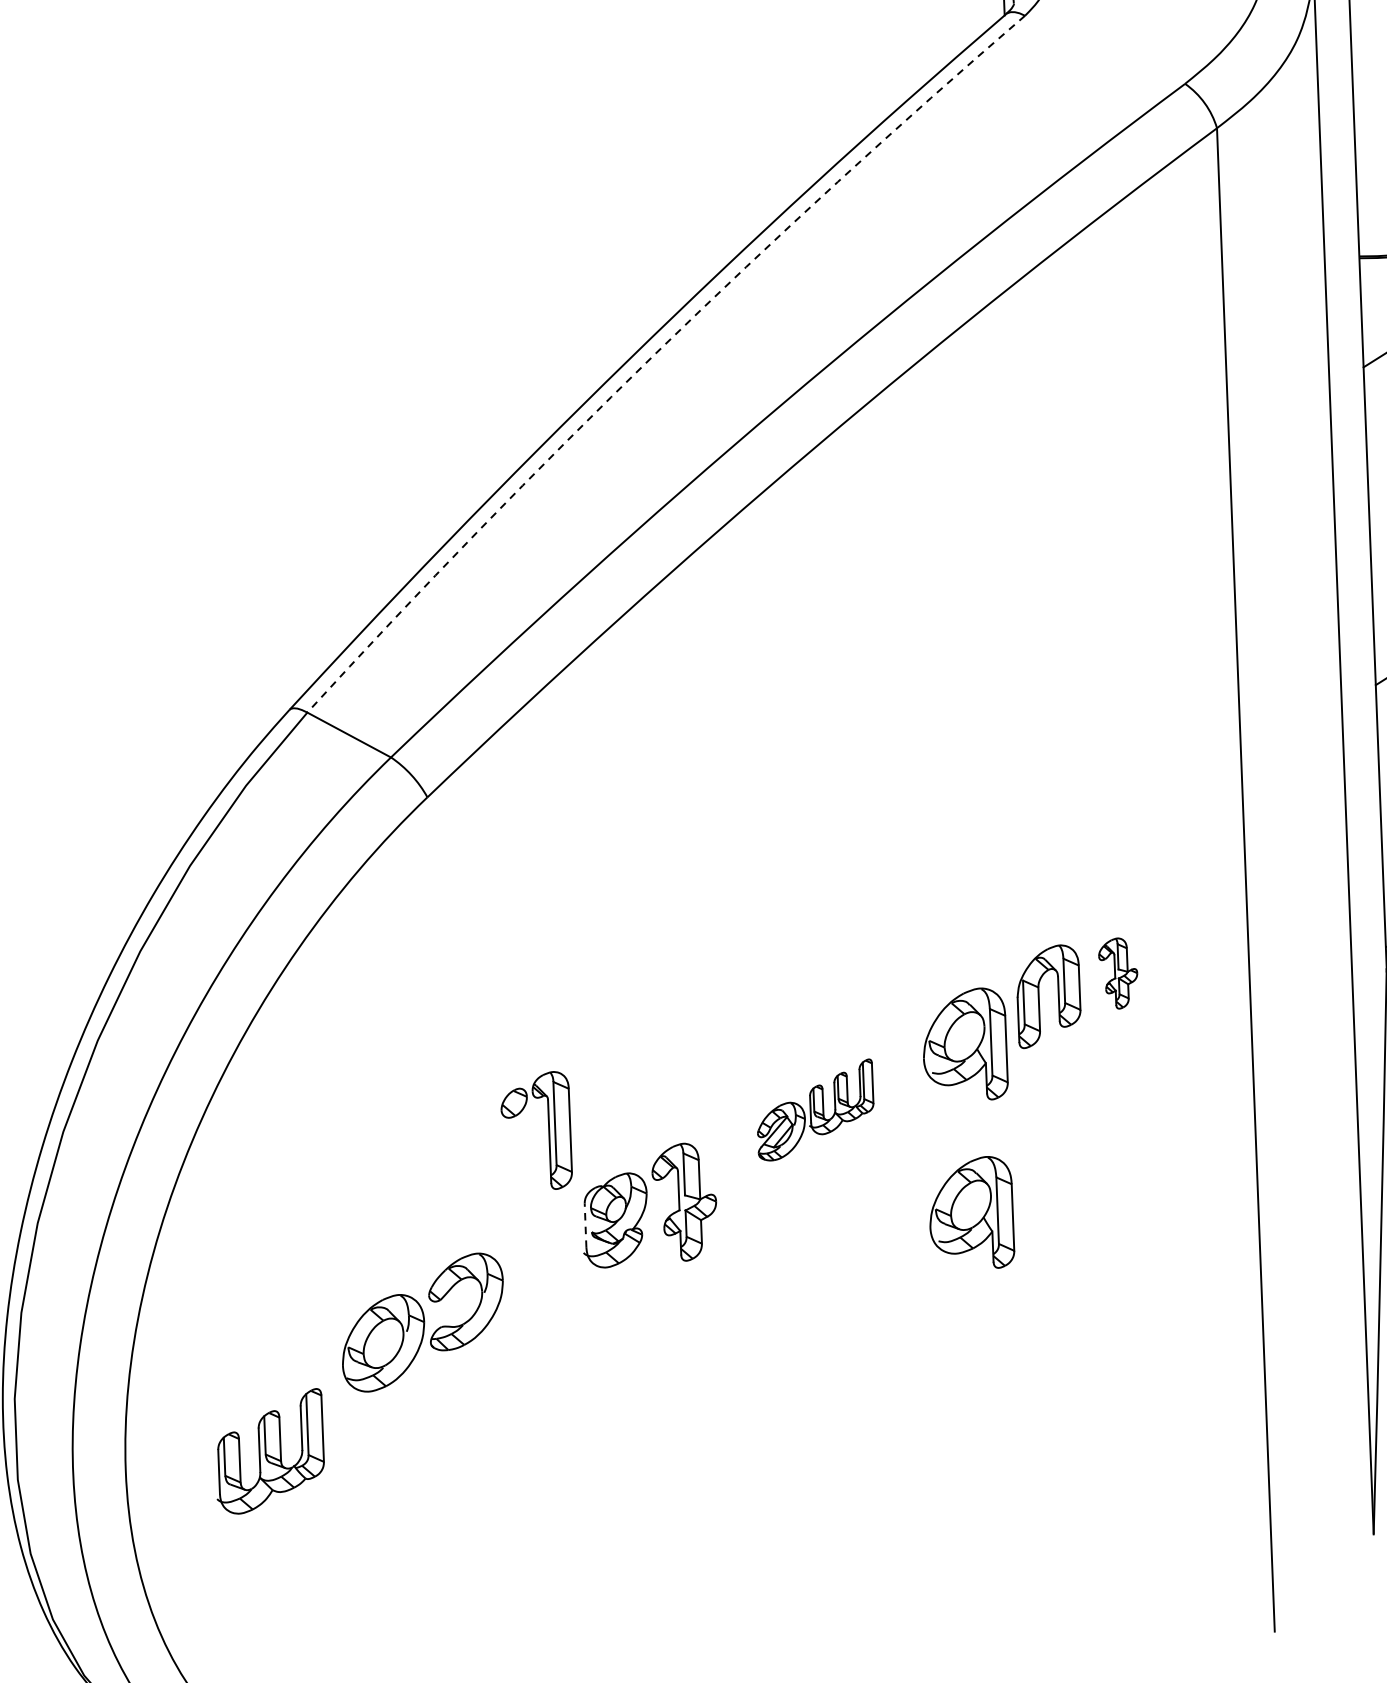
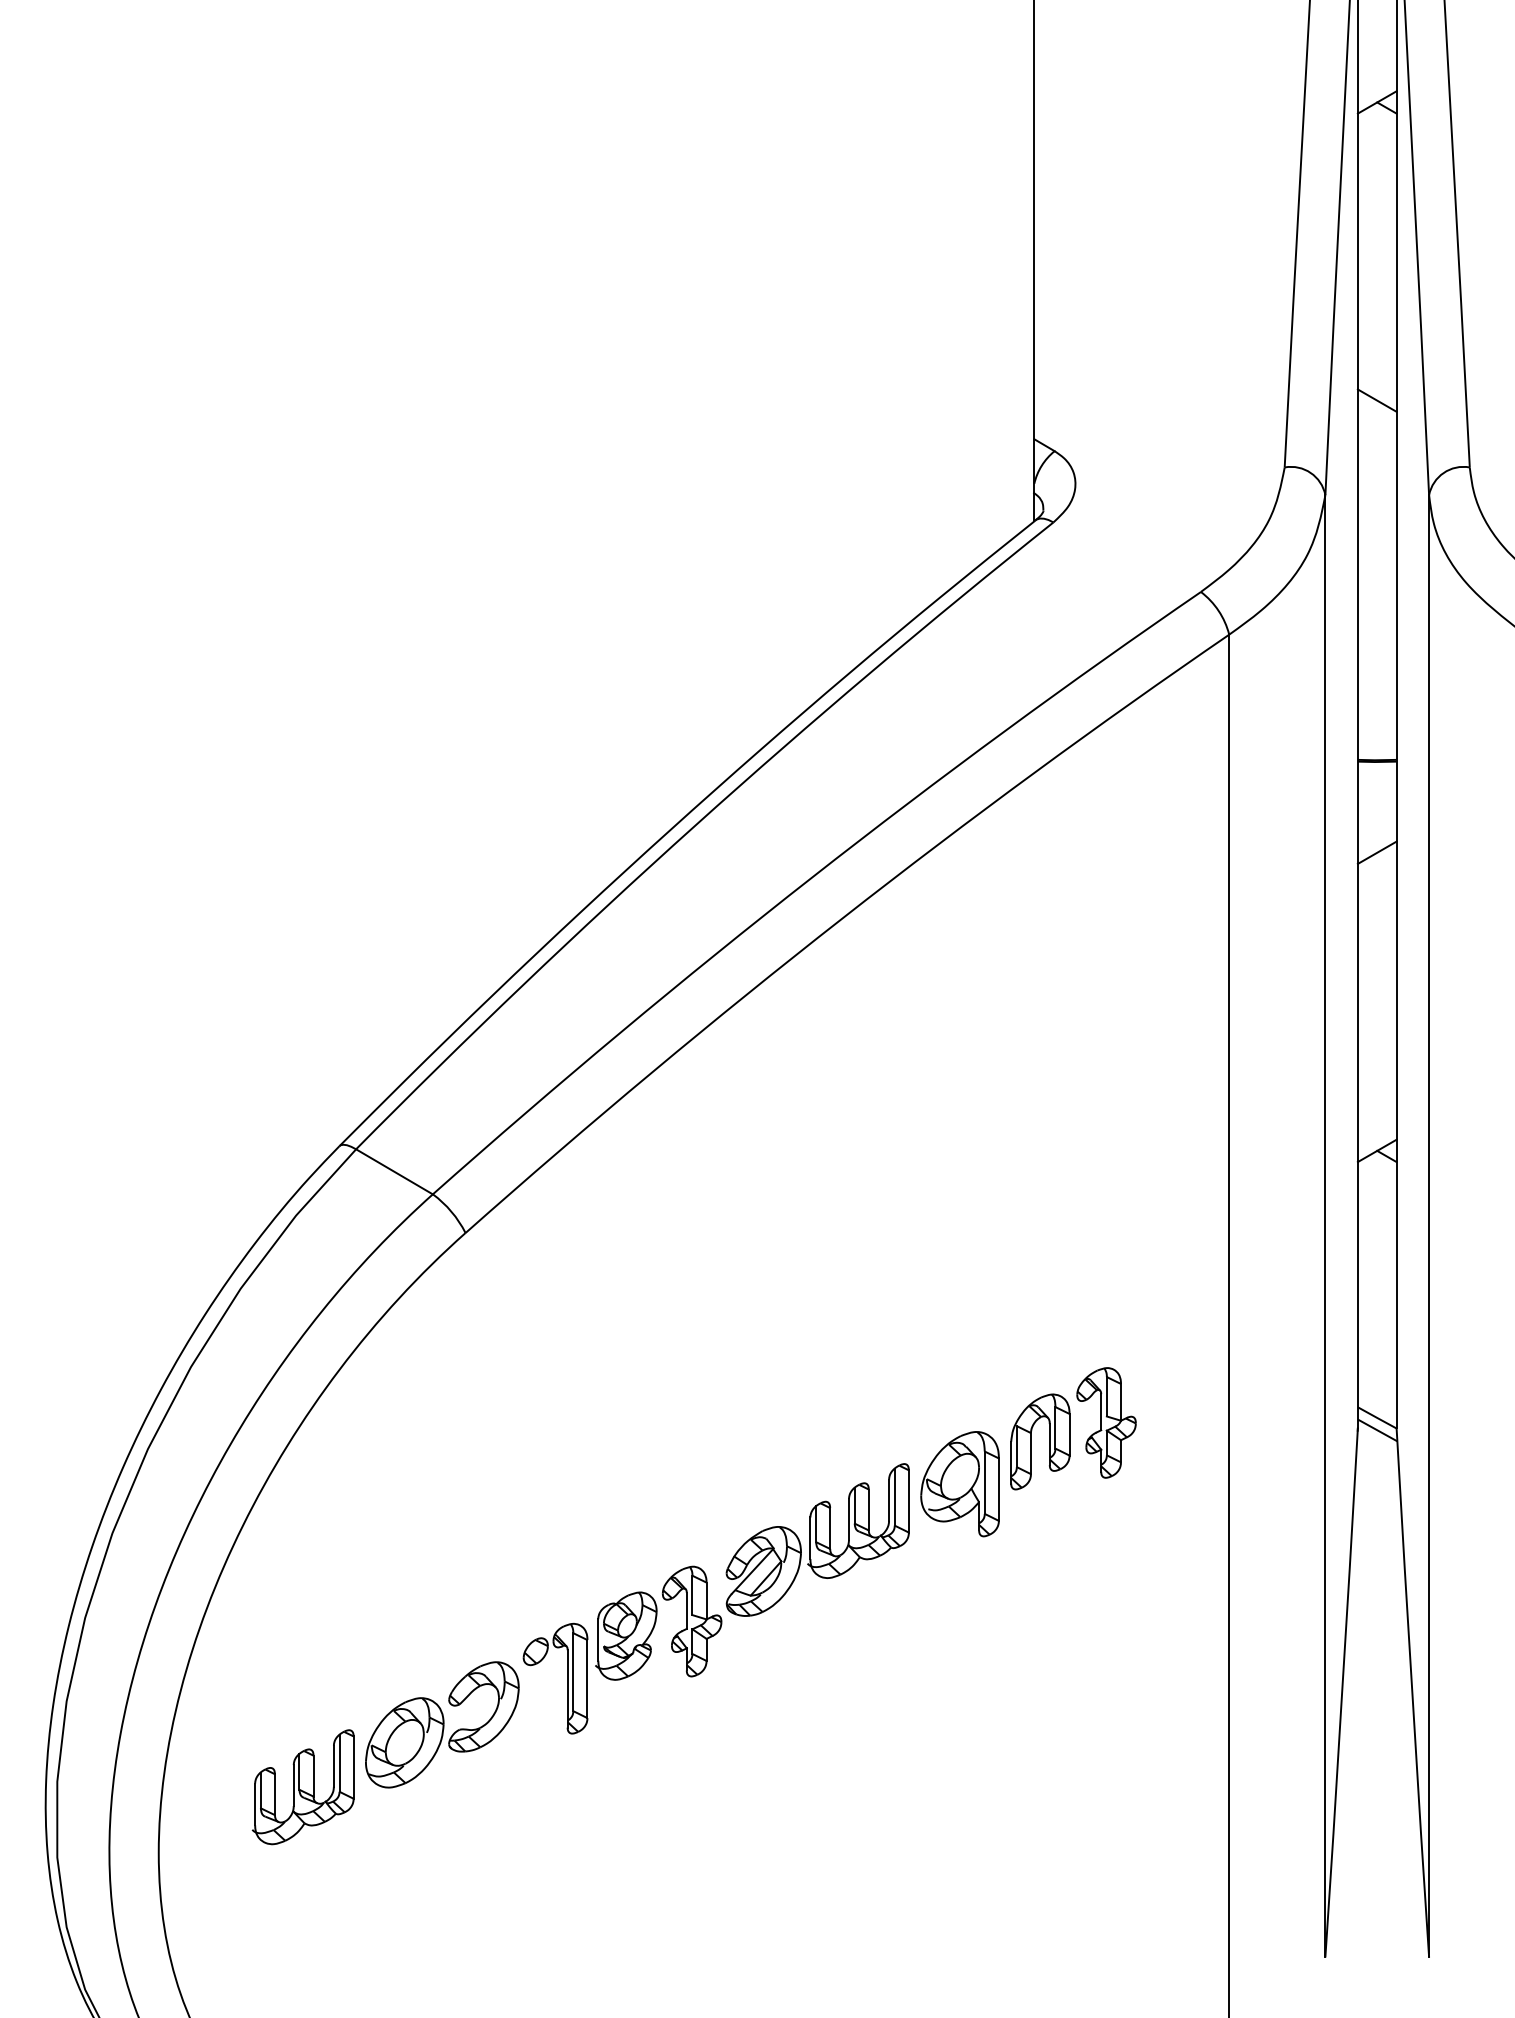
arc: (655, 353) -> (695, 825), dashed -> solid
part: (1118, 973) -> (1106, 1422), size x1.67
part: (815, 1109) -> (817, 1539), size x1.67
part: (549, 1130) -> (567, 1678), moved
part: (970, 1213) -> (959, 1642), removed
line: (585, 1225) -> (598, 1639), dashed -> solid
part: (268, 1451) -> (302, 1787), moved

